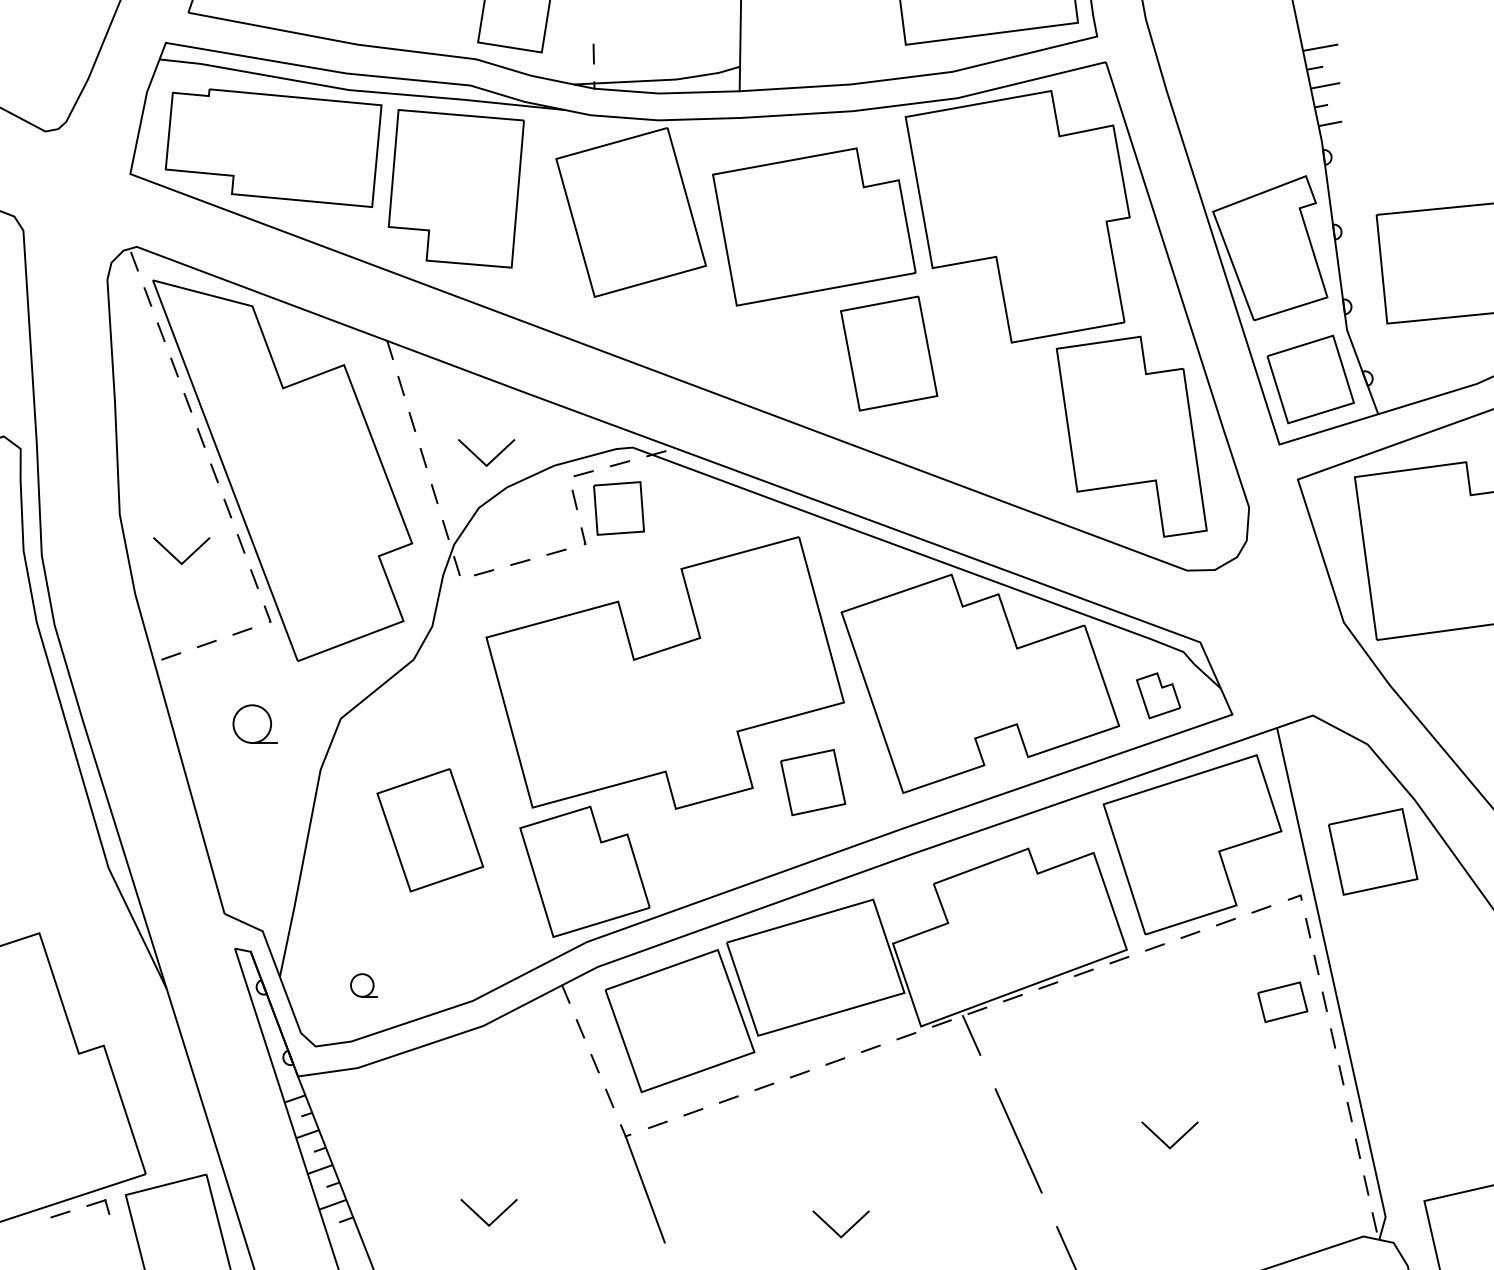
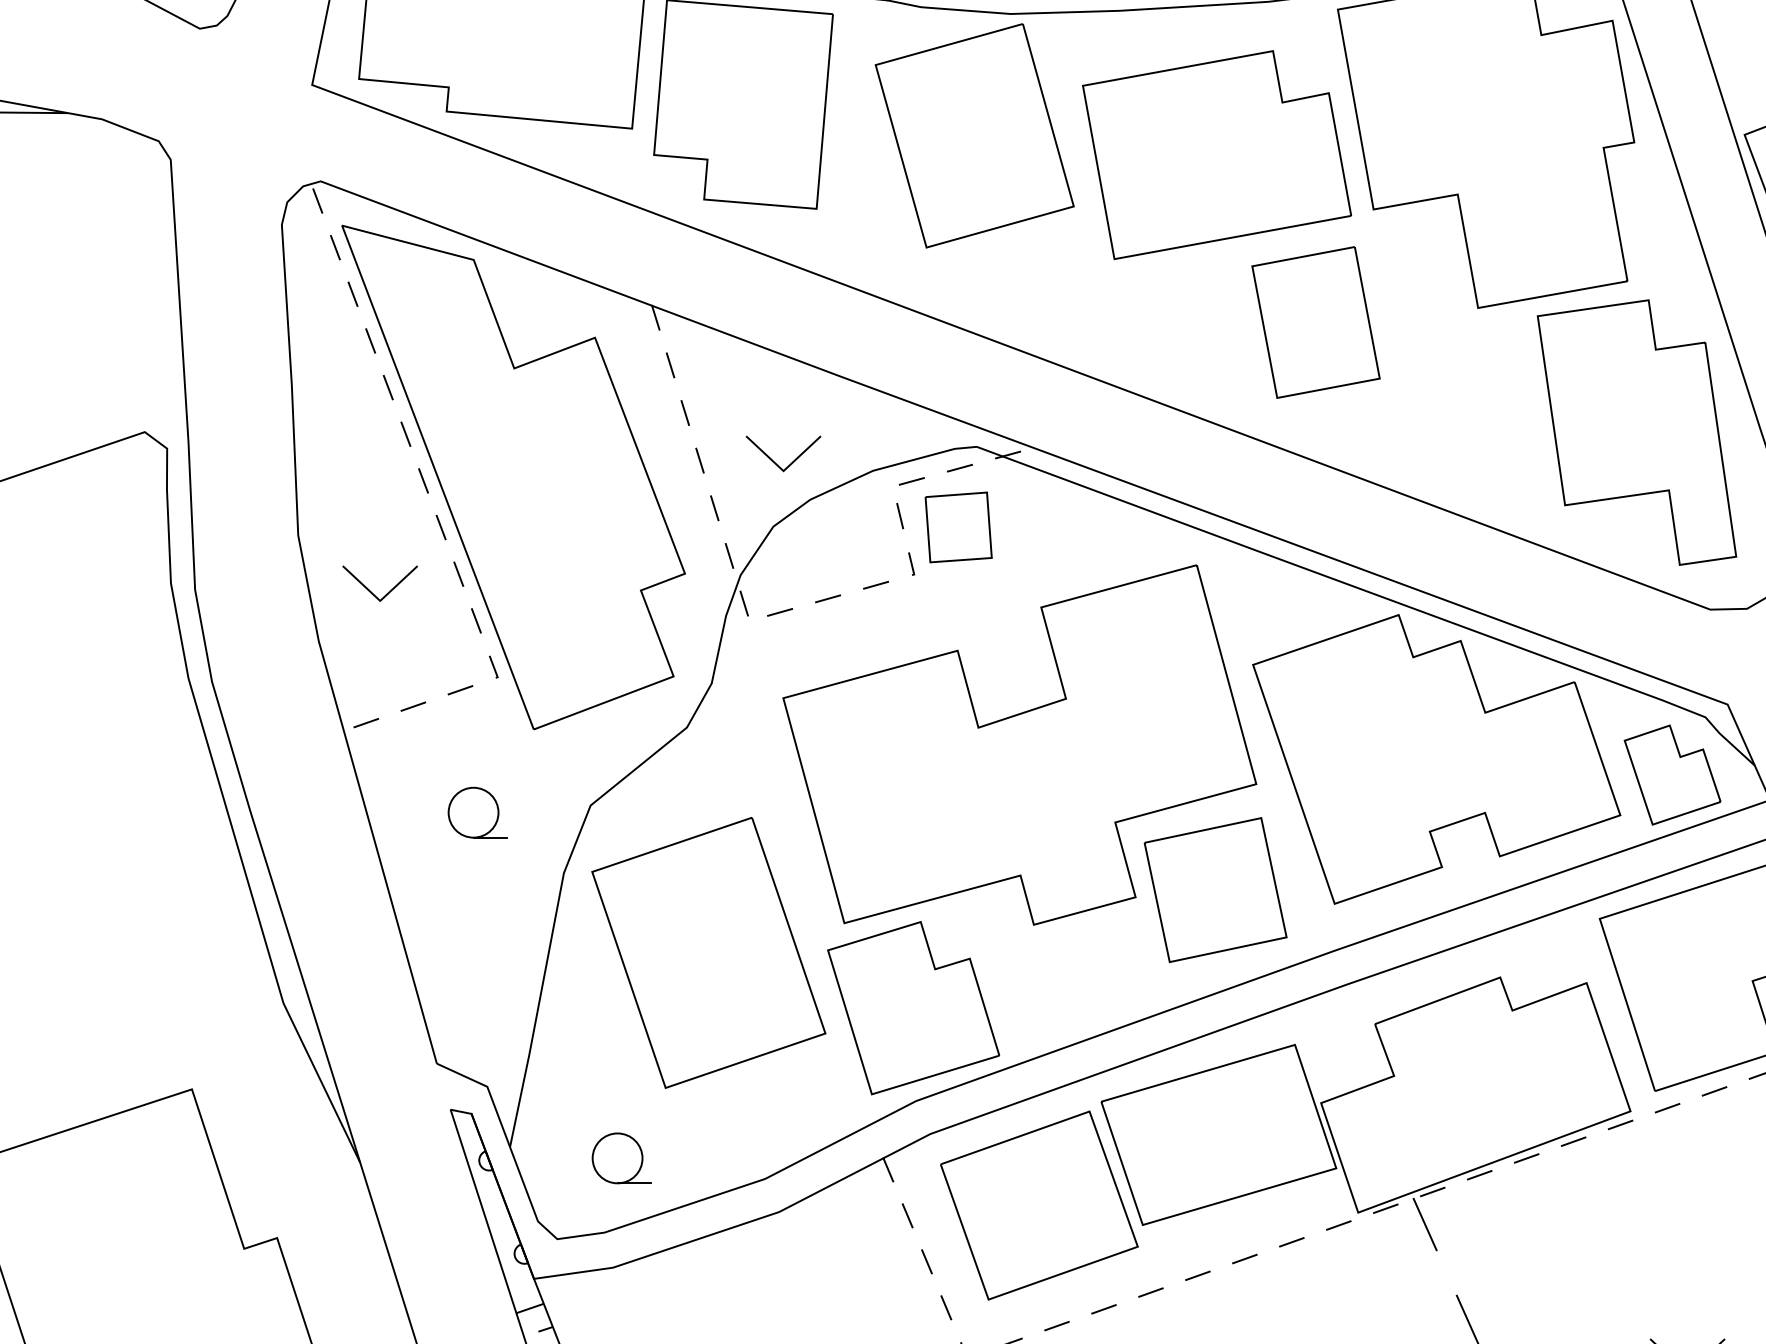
part: (1158, 695) -> (1672, 774), size x1.67
part: (812, 782) -> (1214, 889), size x1.67
part: (430, 830) -> (709, 953), size x1.67
part: (363, 985) -> (620, 1158), size x1.67

